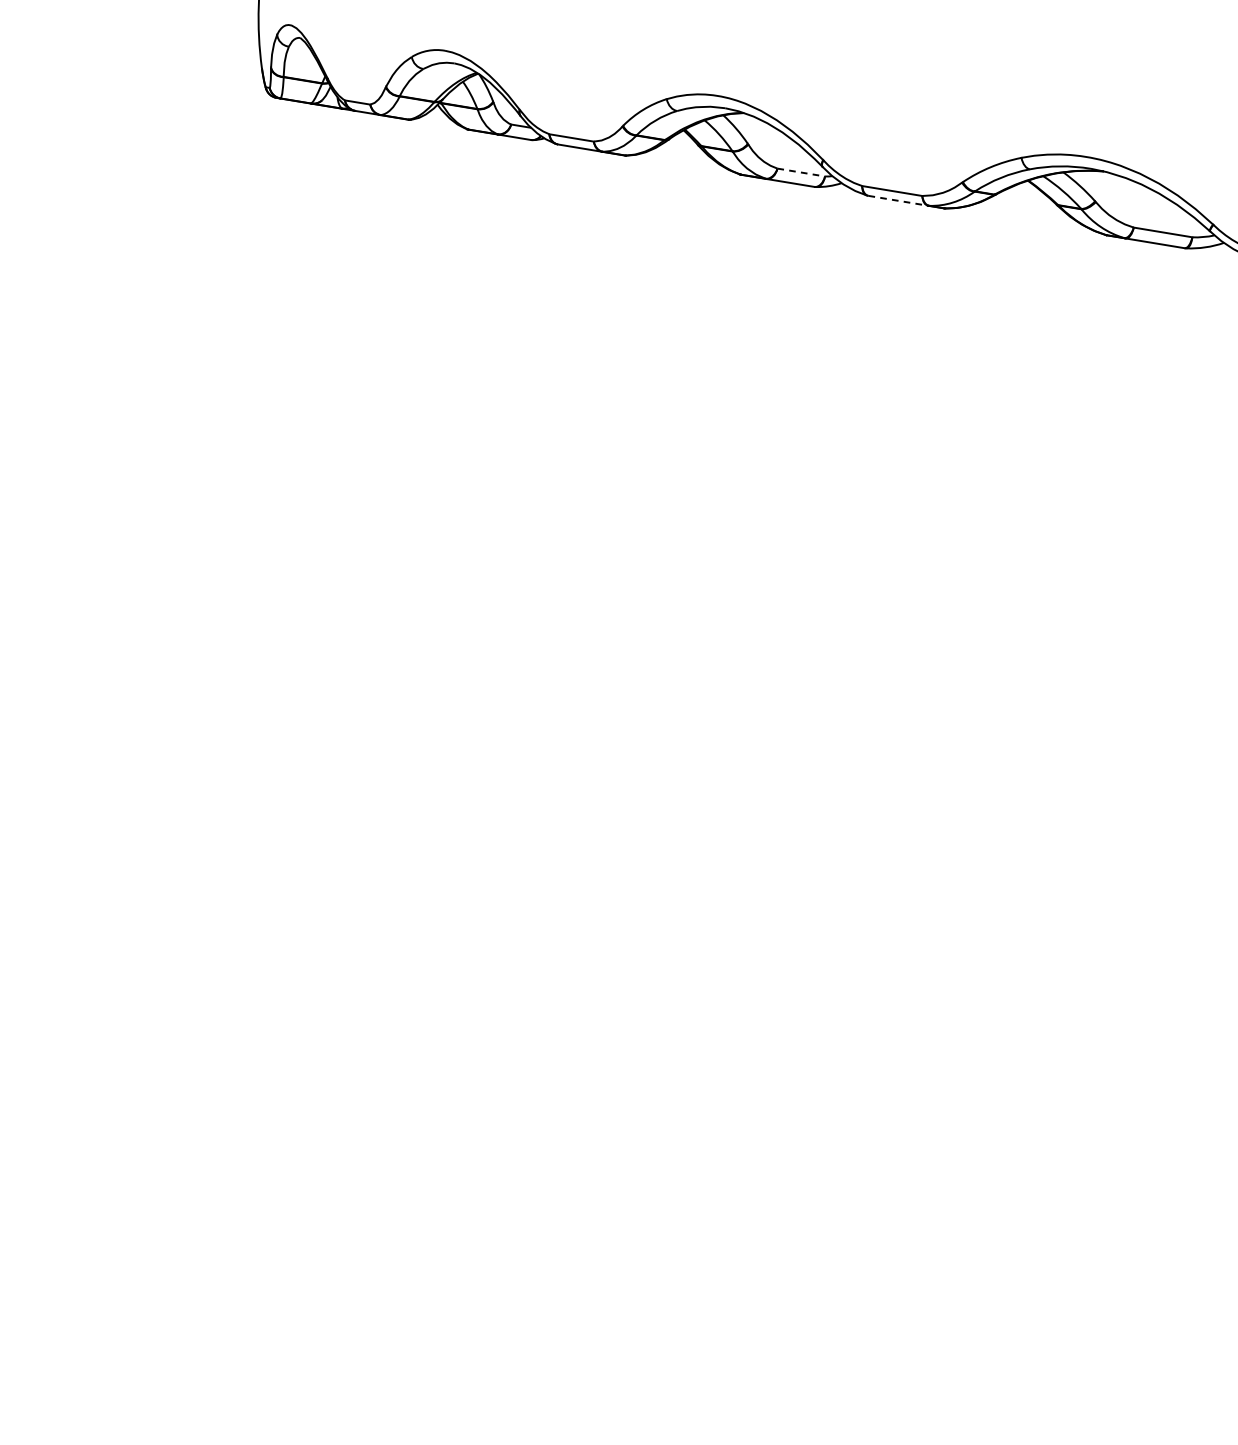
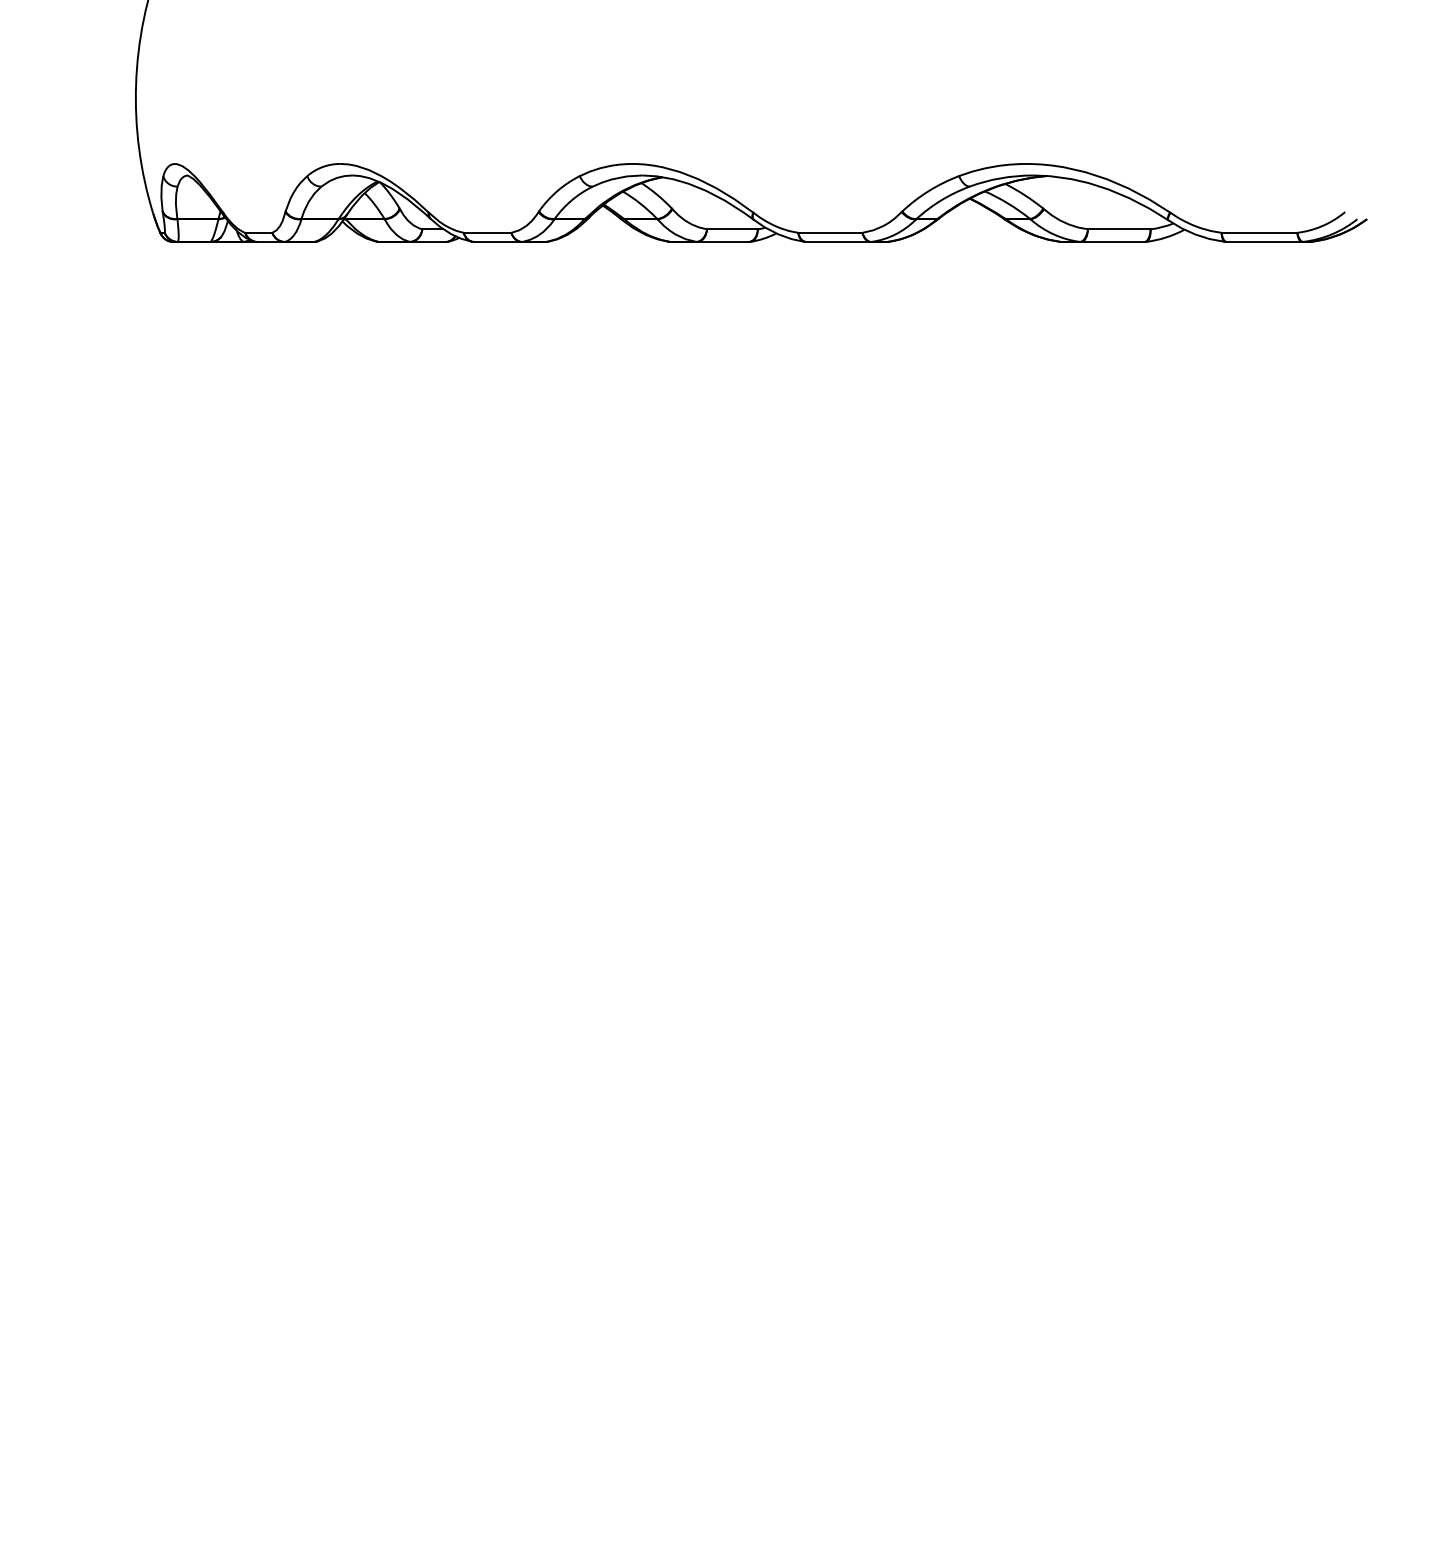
line: (801, 172) -> (732, 229), dashed -> solid
line: (898, 201) -> (838, 242), dashed -> solid

